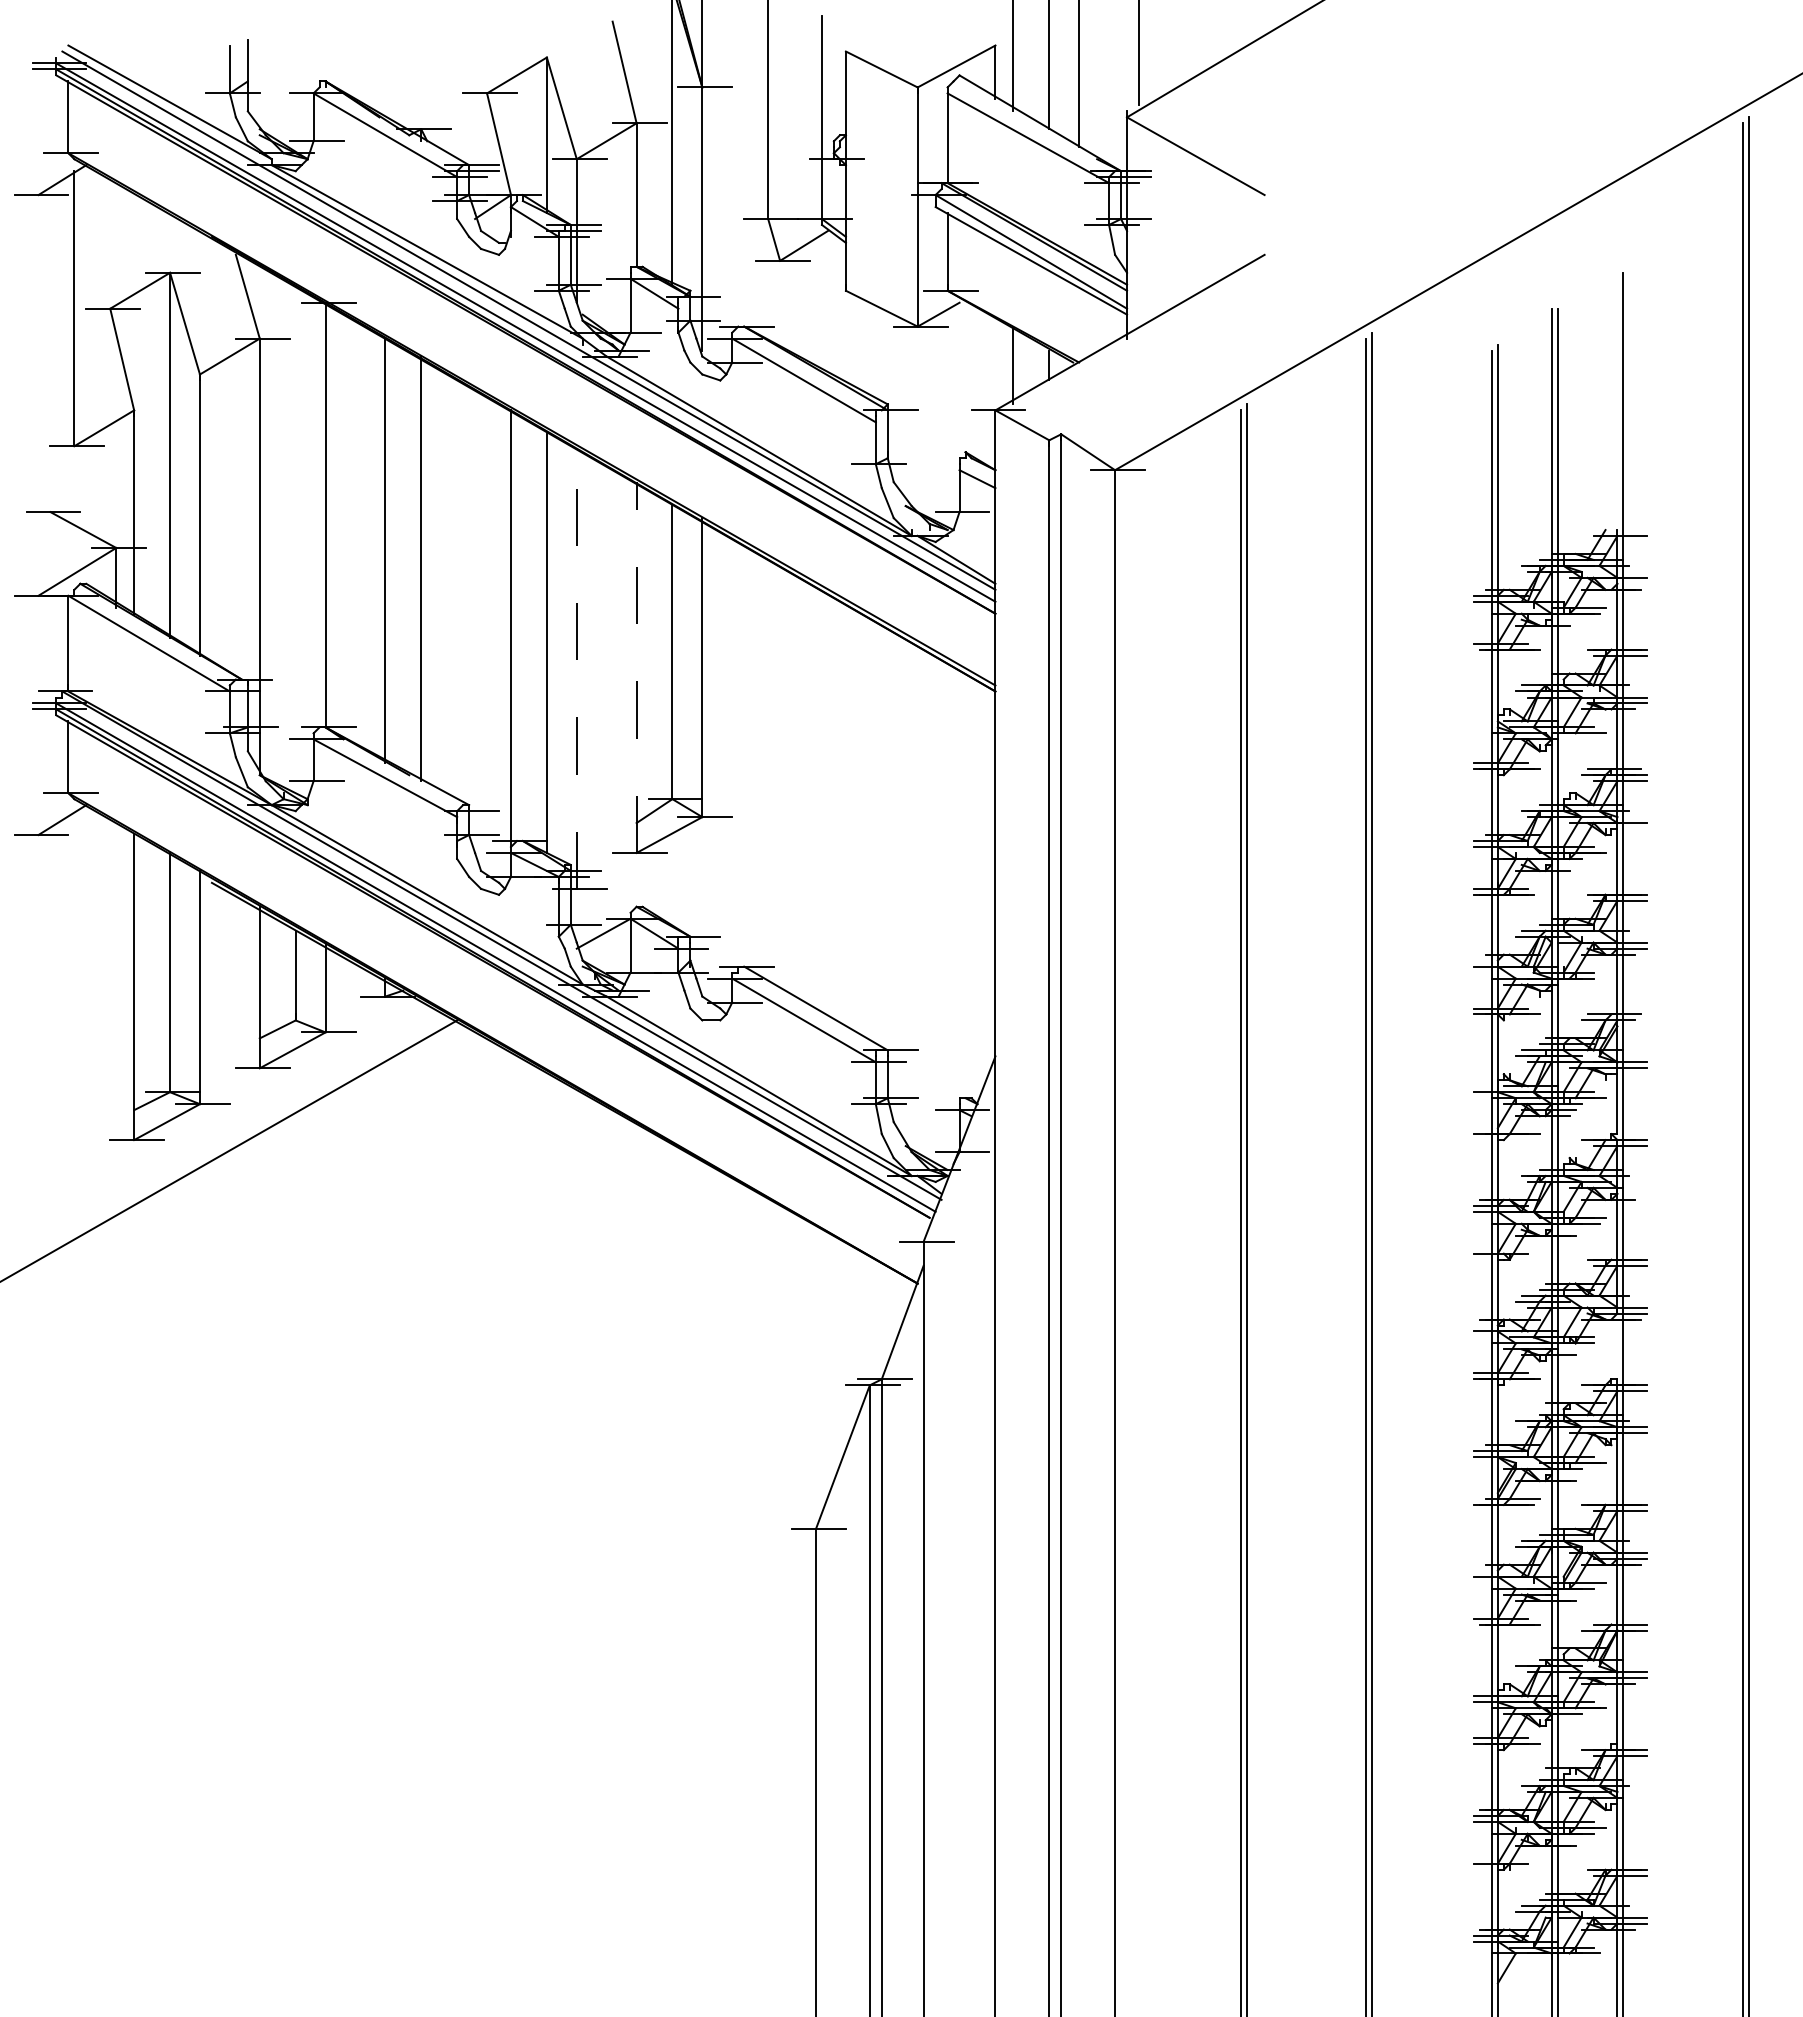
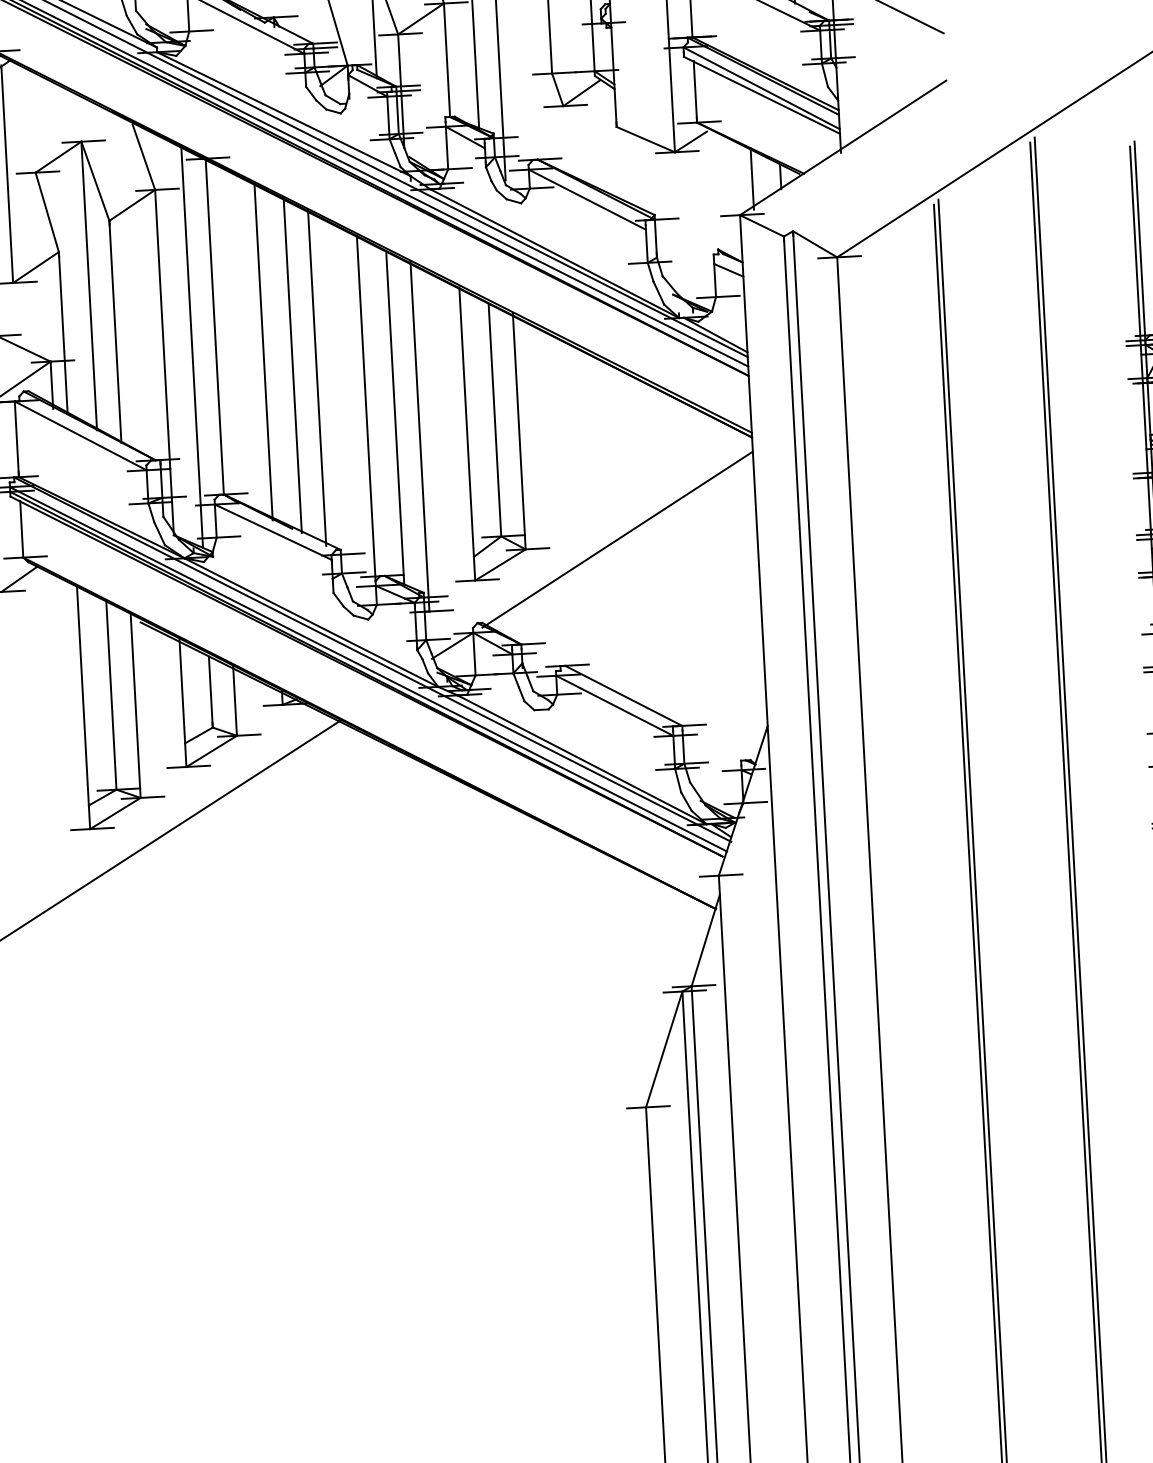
line: (295, 538) -> (191, 346), added
line: (451, 586) -> (317, 377), added
line: (576, 667) -> (419, 436), dashed -> solid
line: (636, 667) -> (467, 433), dashed -> solid
line: (818, 810) -> (617, 539), added

